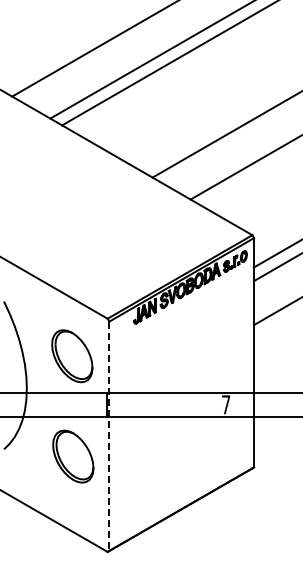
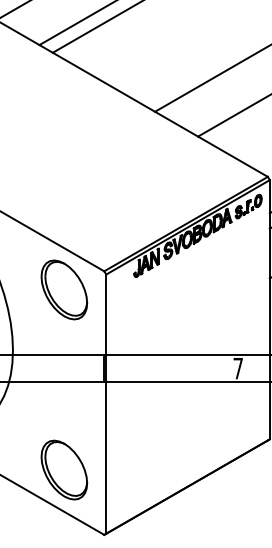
part: (72, 356) -> (64, 290), moved
line: (109, 436) -> (106, 404), dashed -> solid
part: (73, 456) -> (64, 469), moved

